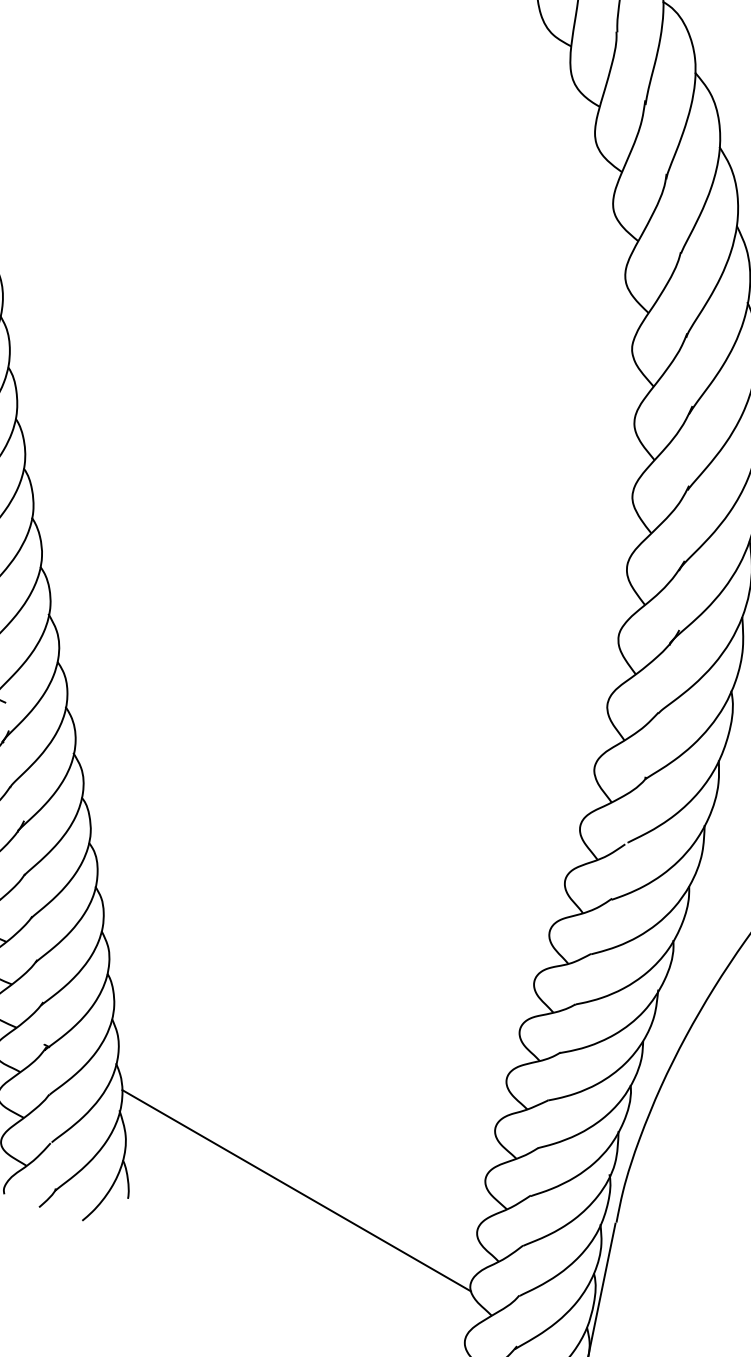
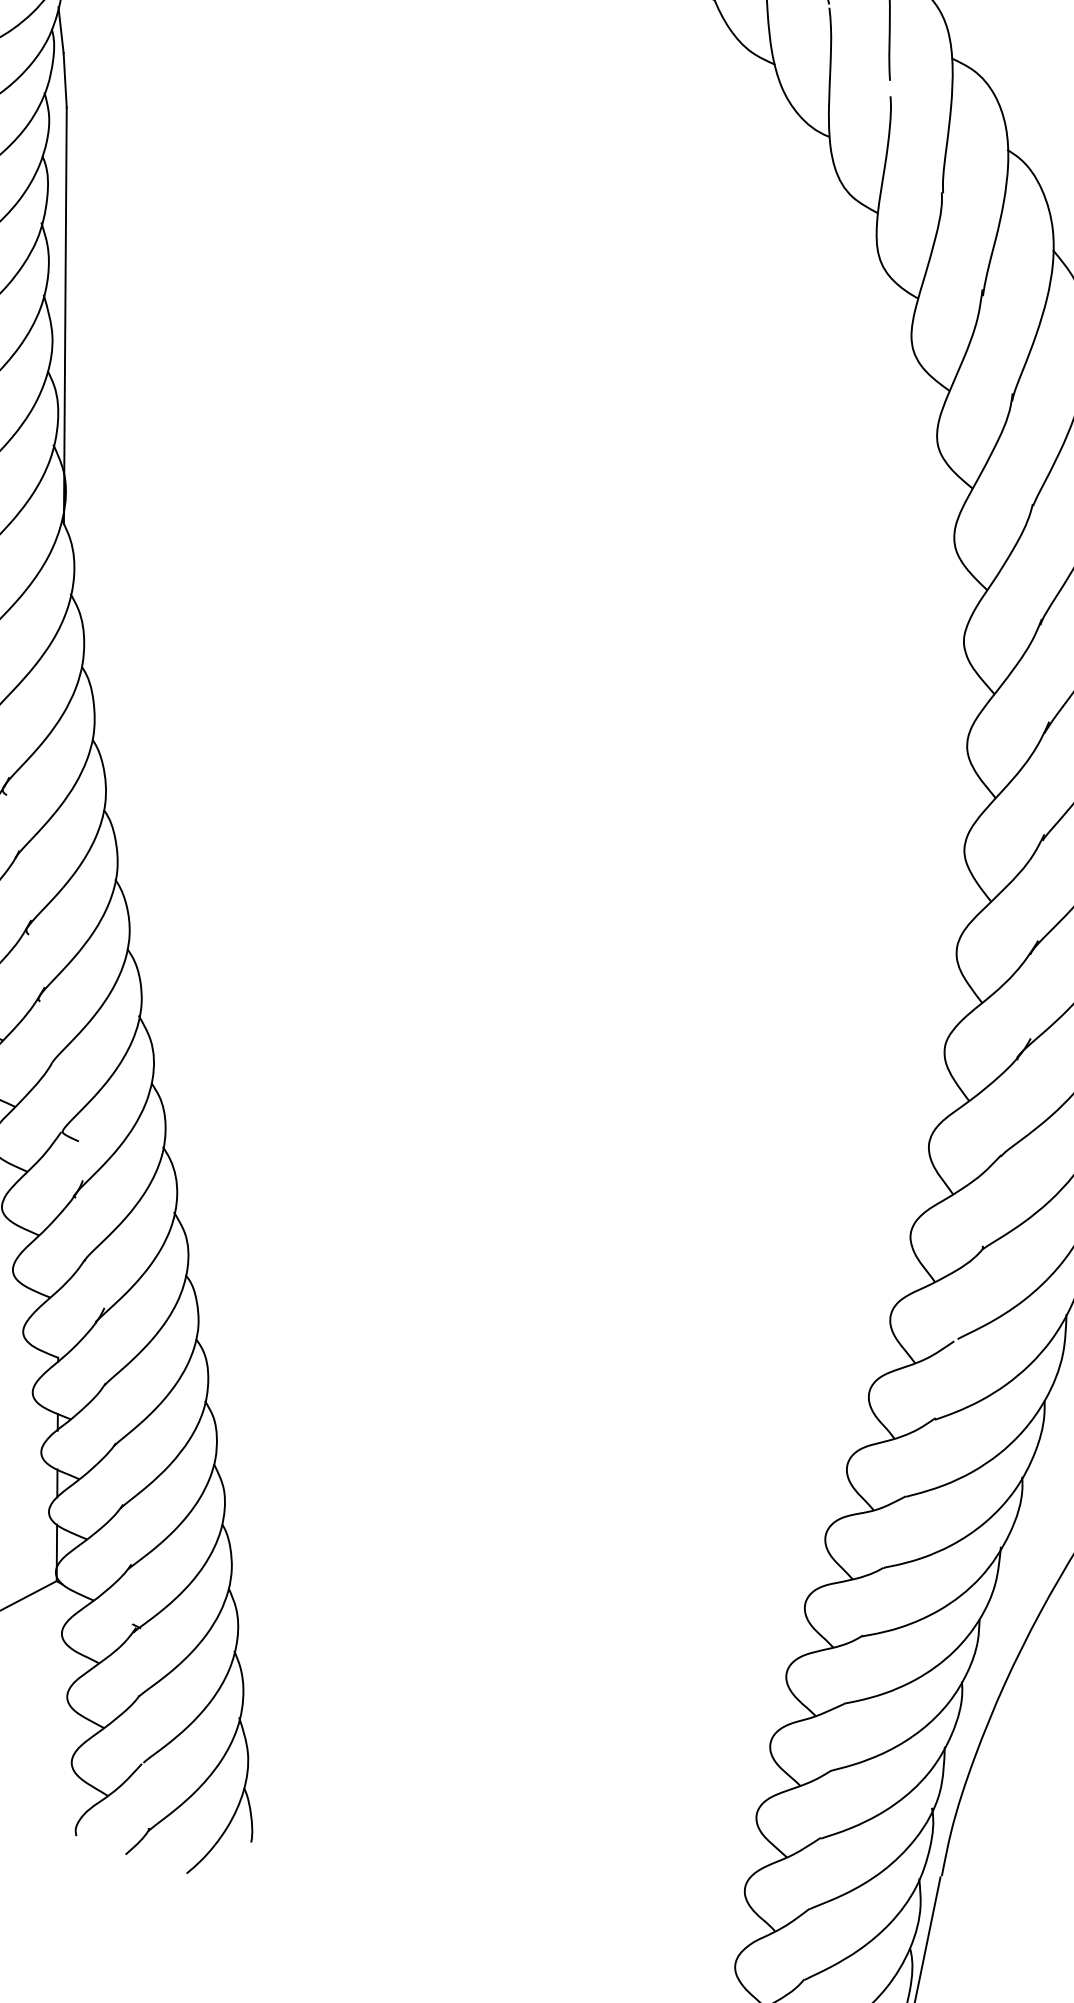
line: (296, 1190) -> (489, 1830), removed

